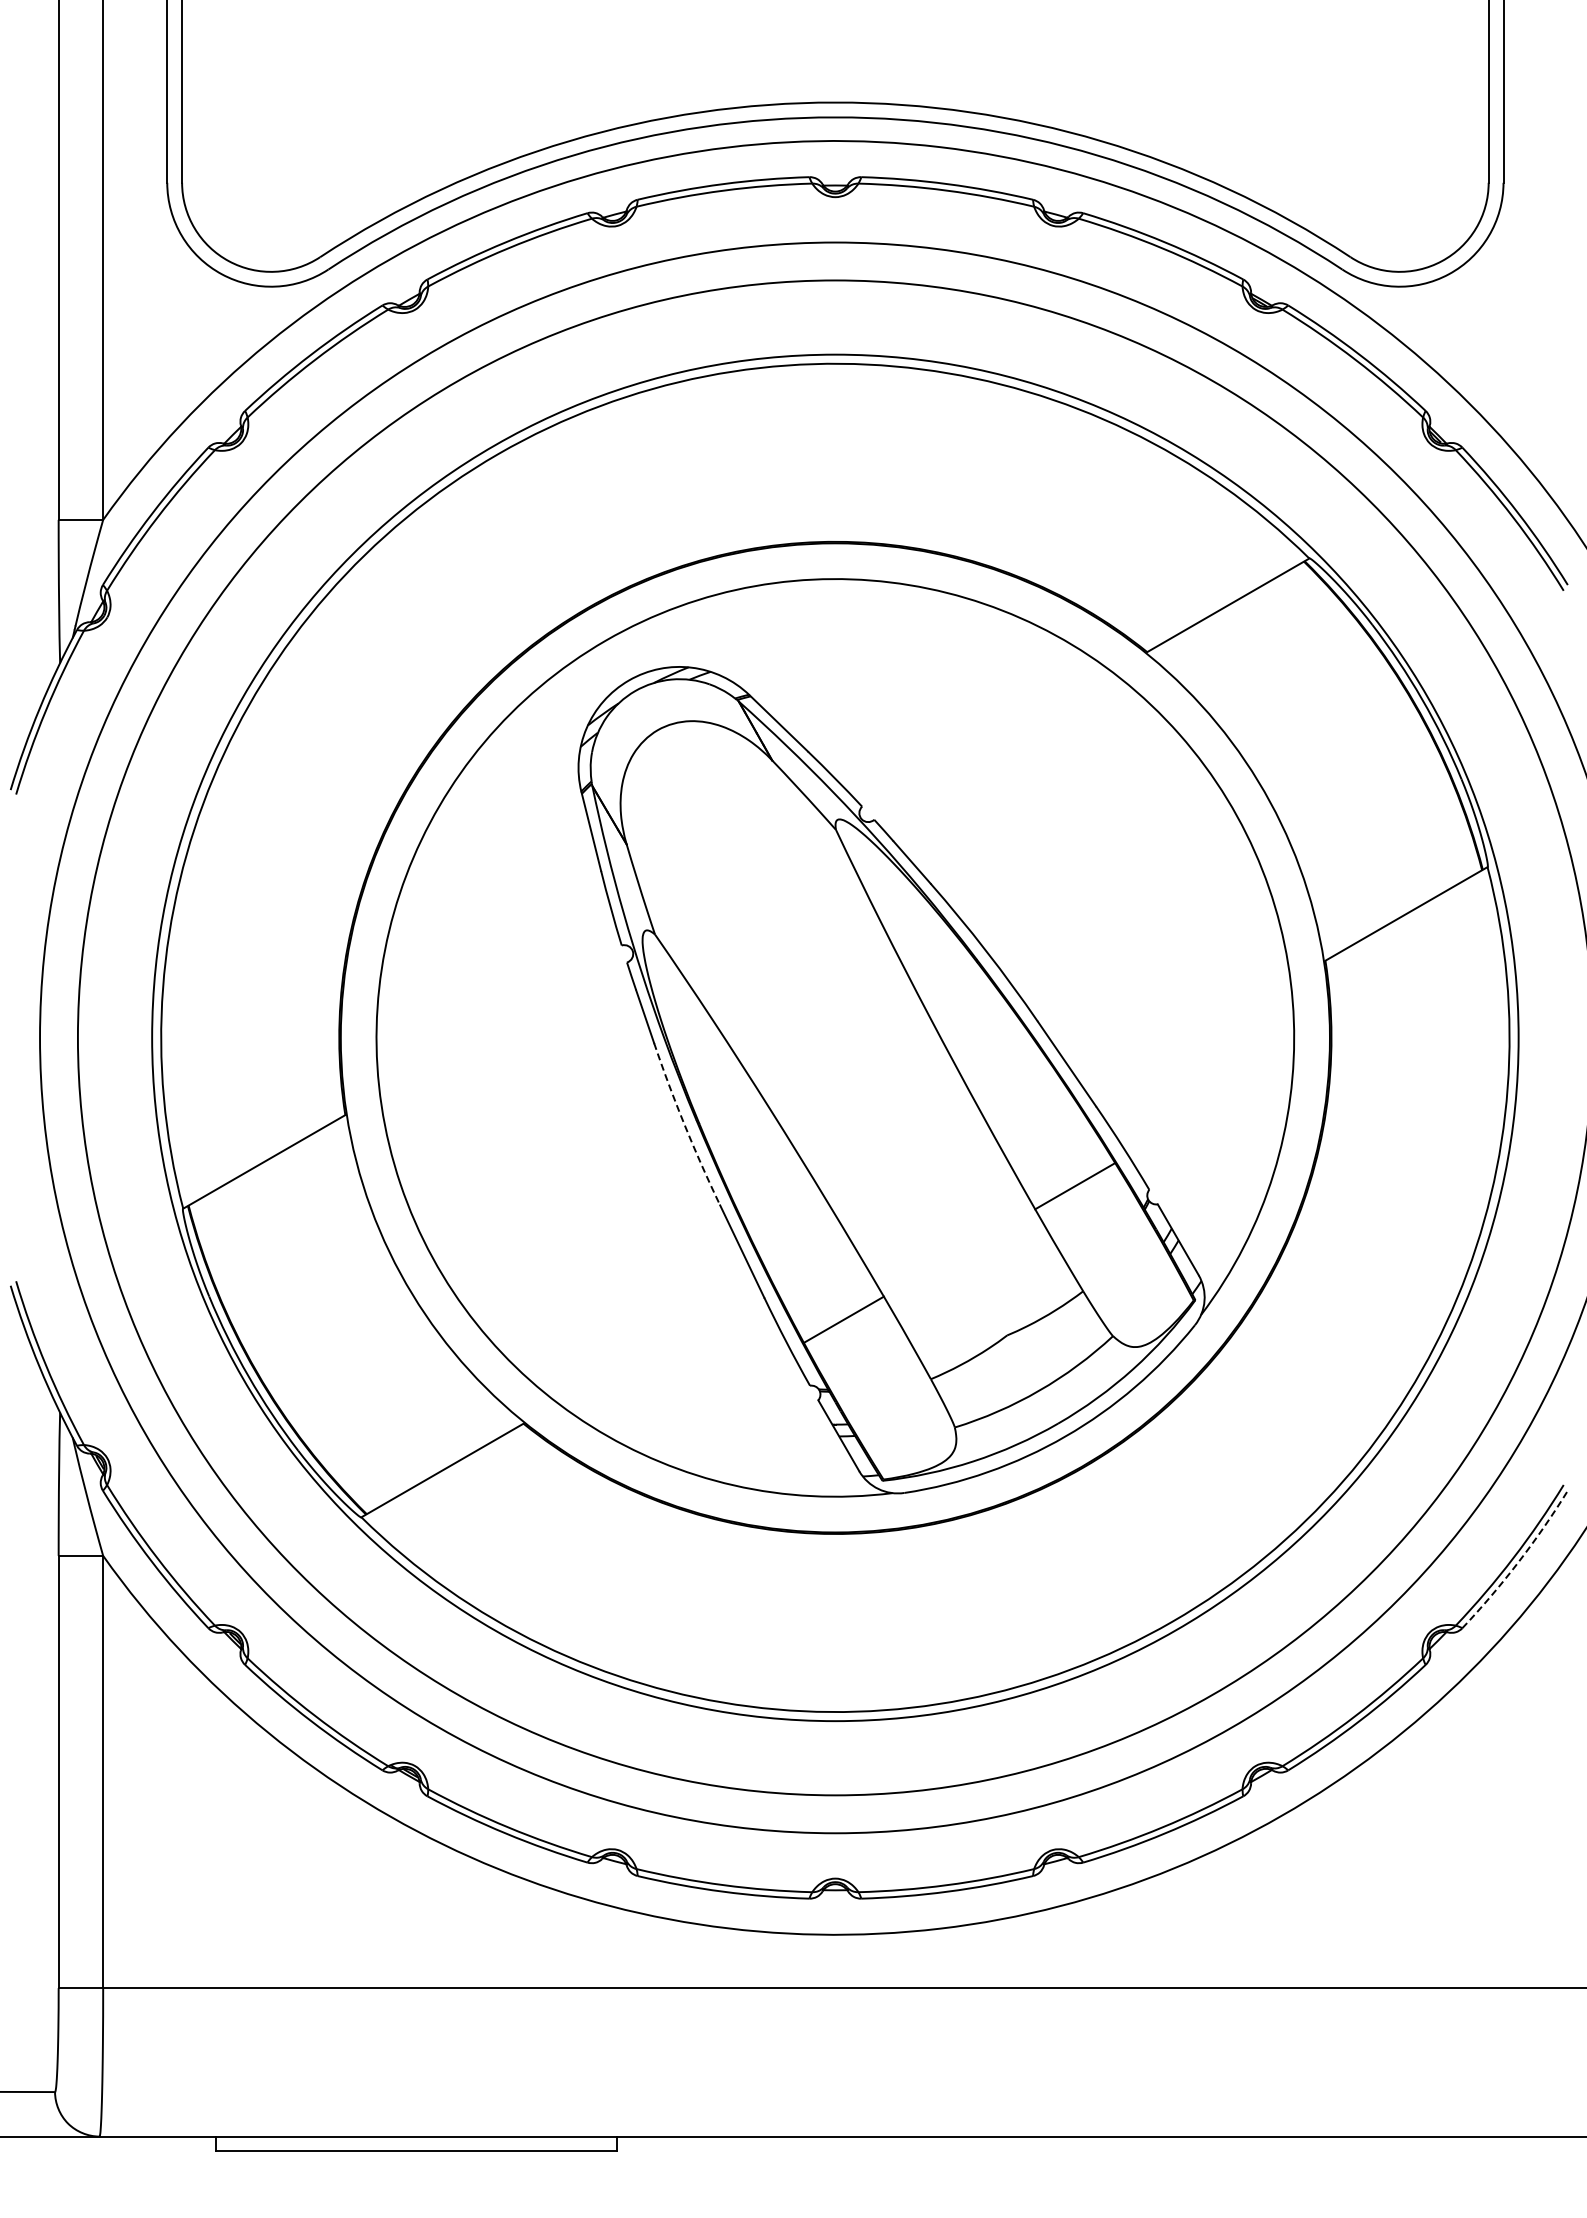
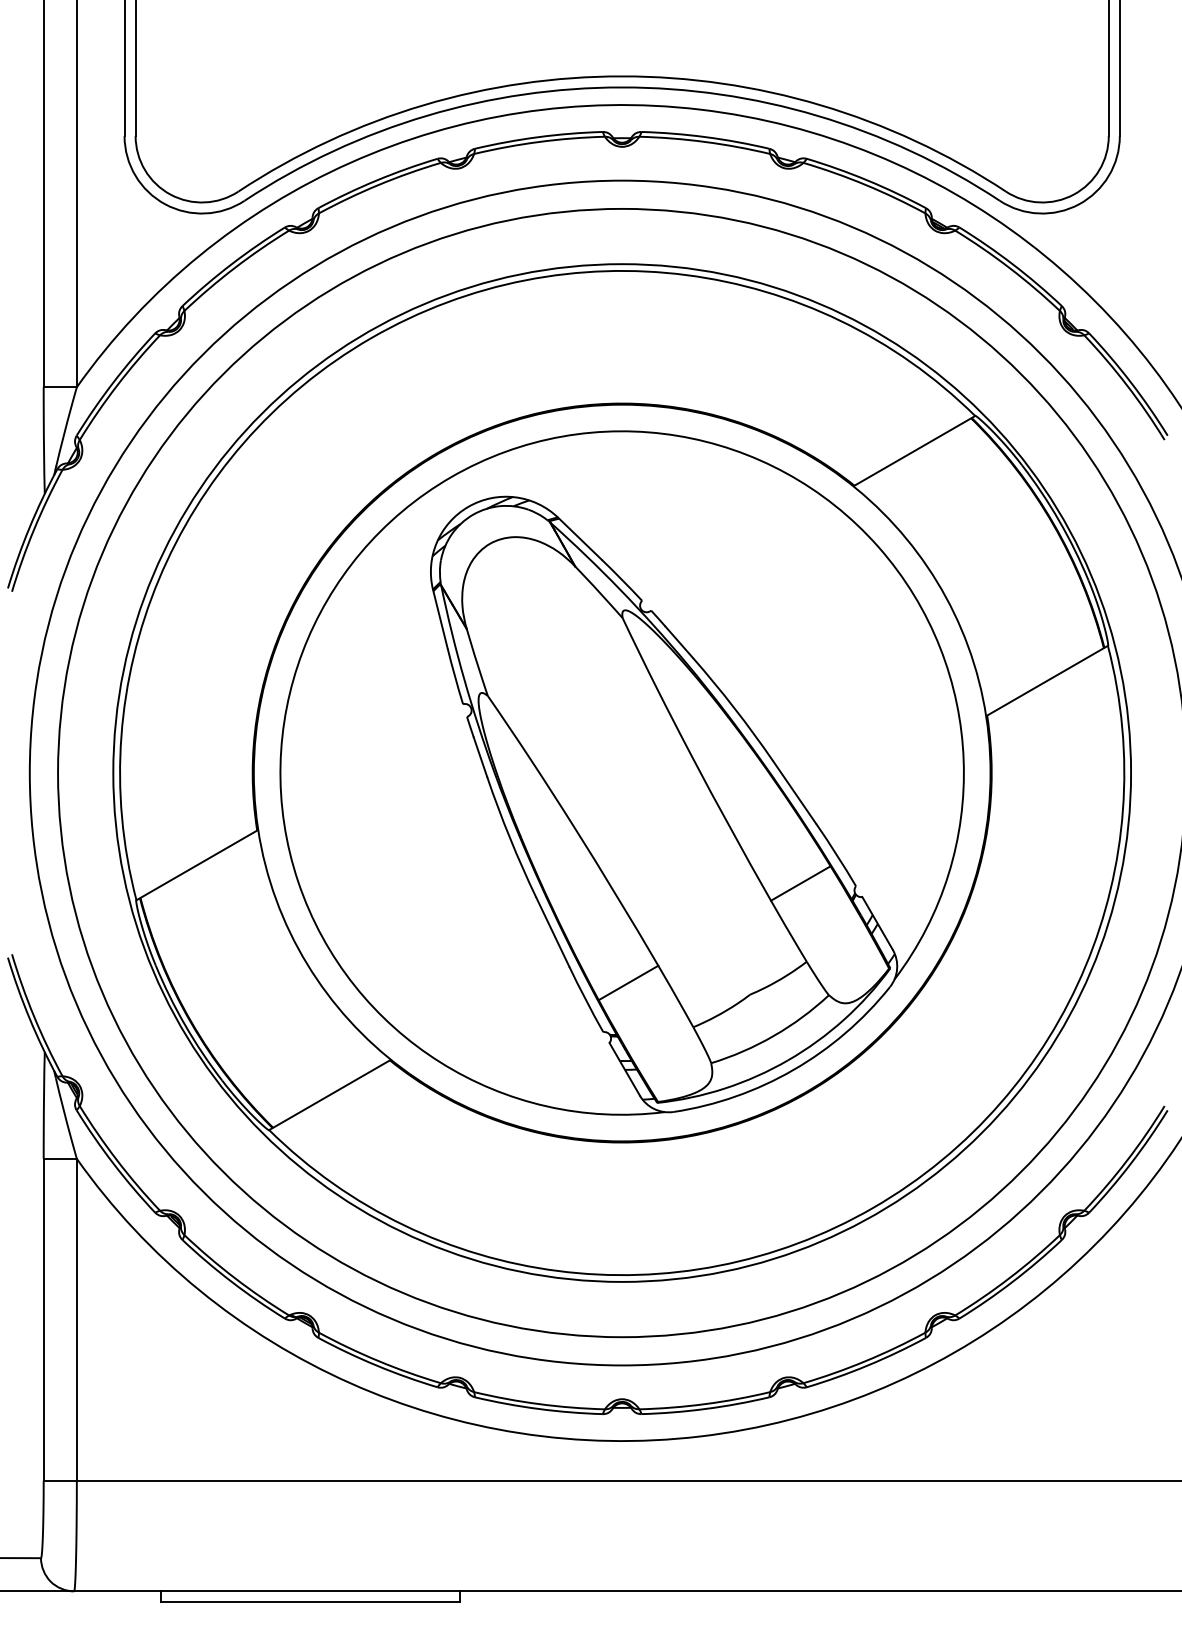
arc: (684, 1125) -> (509, 838), dashed -> solid
arc: (1518, 1562) -> (1130, 1163), dashed -> solid

